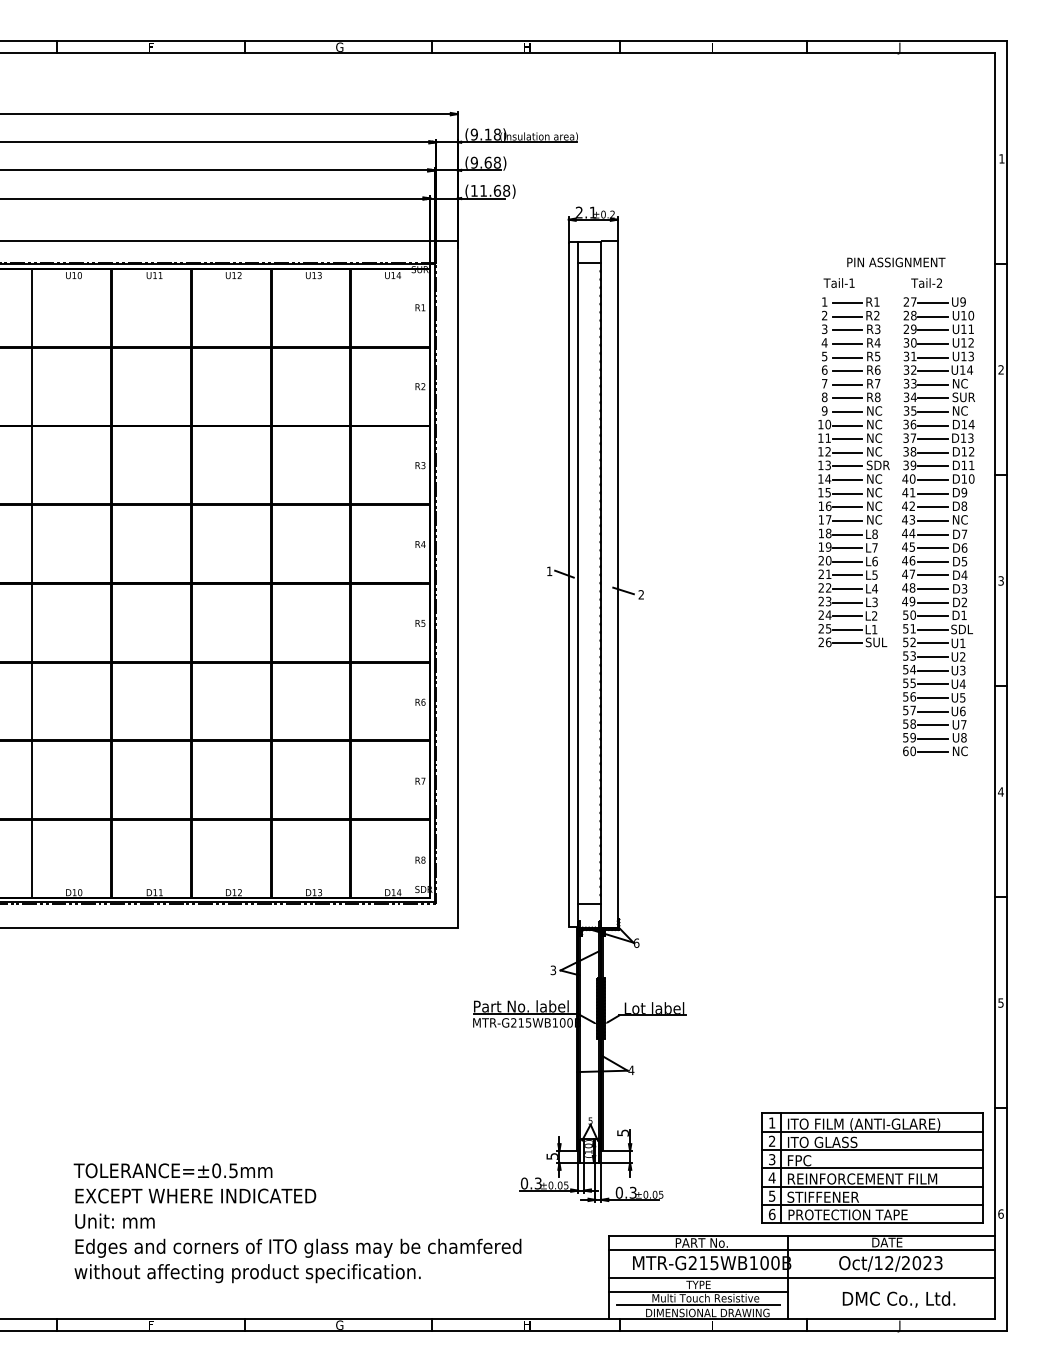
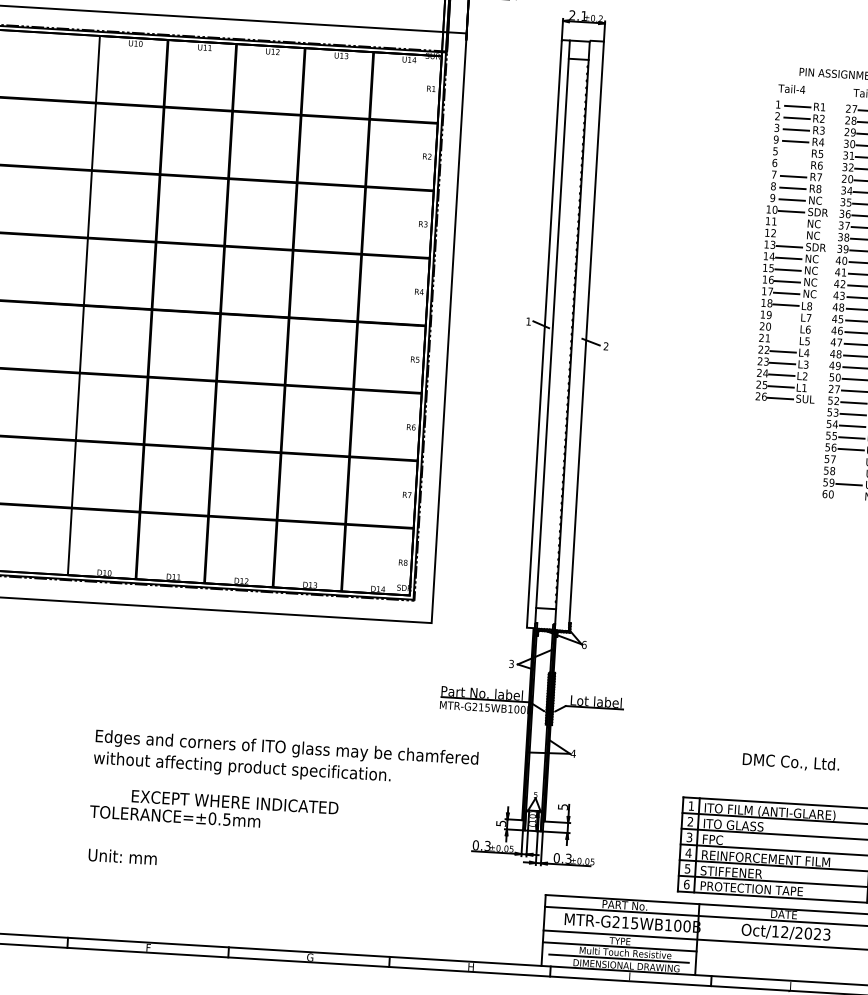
text: (851, 282) -> (802, 89), Tail-1 -> Tail-4
text: (824, 342) -> (776, 139), 4 -> 9
line: (847, 357) -> (795, 153), removed
line: (847, 371) -> (794, 165), removed
text: (909, 383) -> (846, 178), 33 -> 20
text: (877, 424) -> (817, 212), NC -> SDR
line: (847, 439) -> (790, 223), removed
line: (847, 452) -> (790, 234), removed
text: (912, 533) -> (841, 307), 44 -> 48
line: (847, 548) -> (785, 317), removed
line: (847, 561) -> (784, 328), removed
line: (847, 575) -> (783, 340), removed
text: (909, 628) -> (834, 388), 51 -> 27
line: (932, 711) -> (849, 461), removed
line: (932, 725) -> (849, 473), removed
line: (932, 752) -> (847, 496), removed
text: (195, 1195) -> (234, 801), moved
text: (297, 1260) -> (285, 759), moved
text: (898, 1299) -> (790, 762), moved

